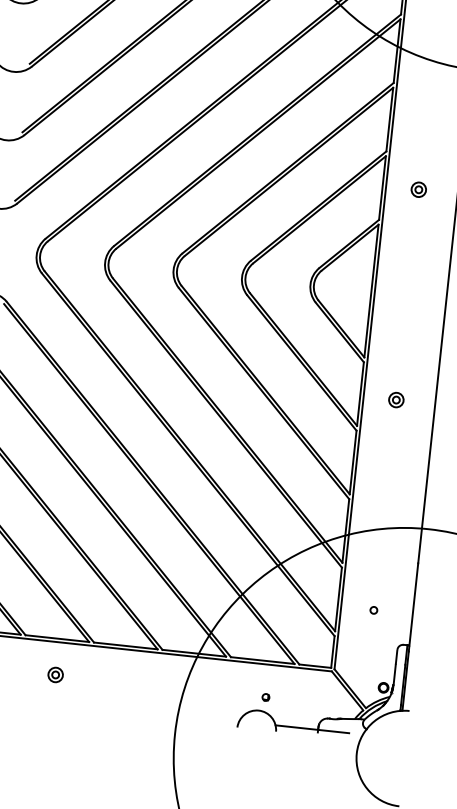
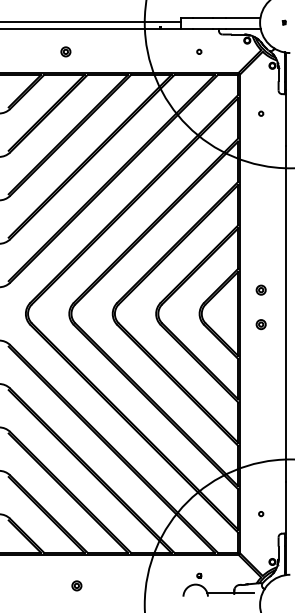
part: (417, 188) -> (260, 289), moved
part: (395, 399) -> (260, 324), moved
part: (55, 674) -> (76, 585), moved

